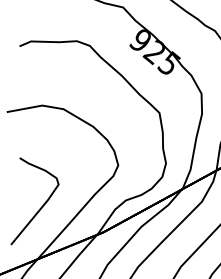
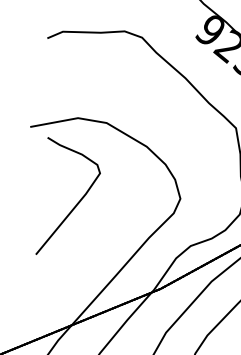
curve: (40, 207) -> (75, 204), moved

